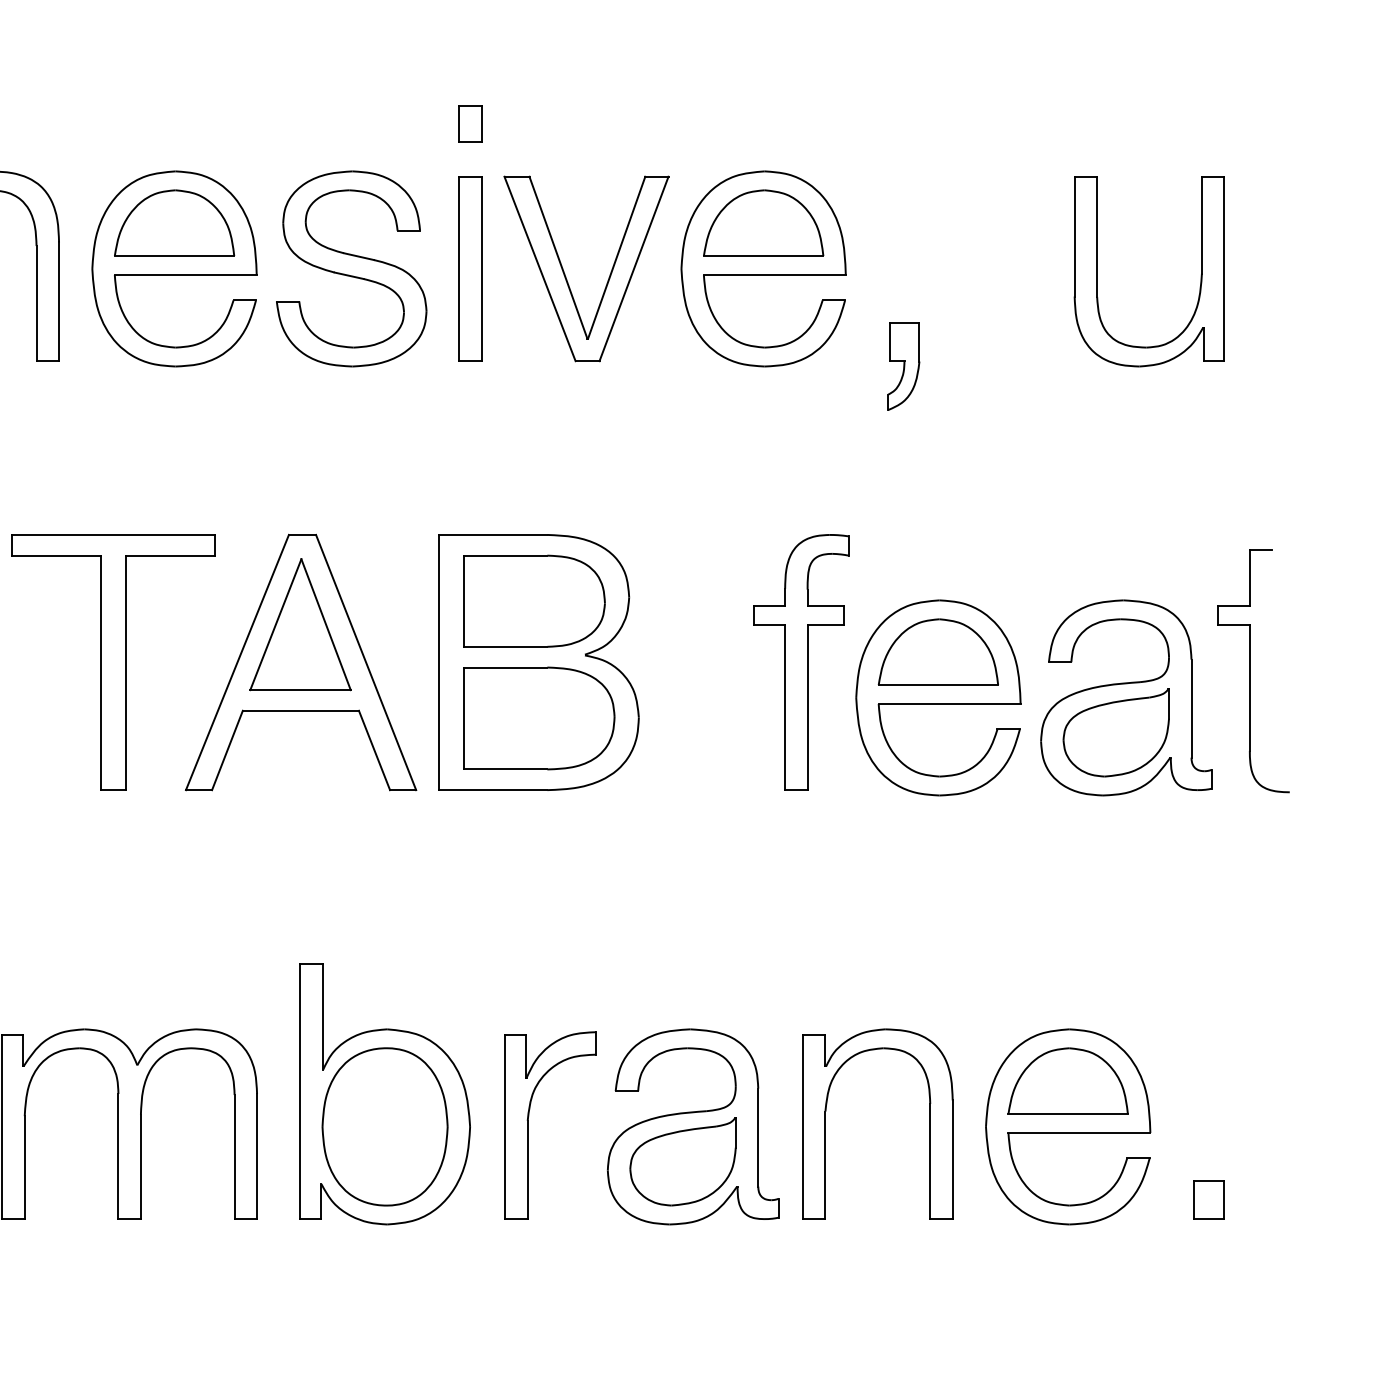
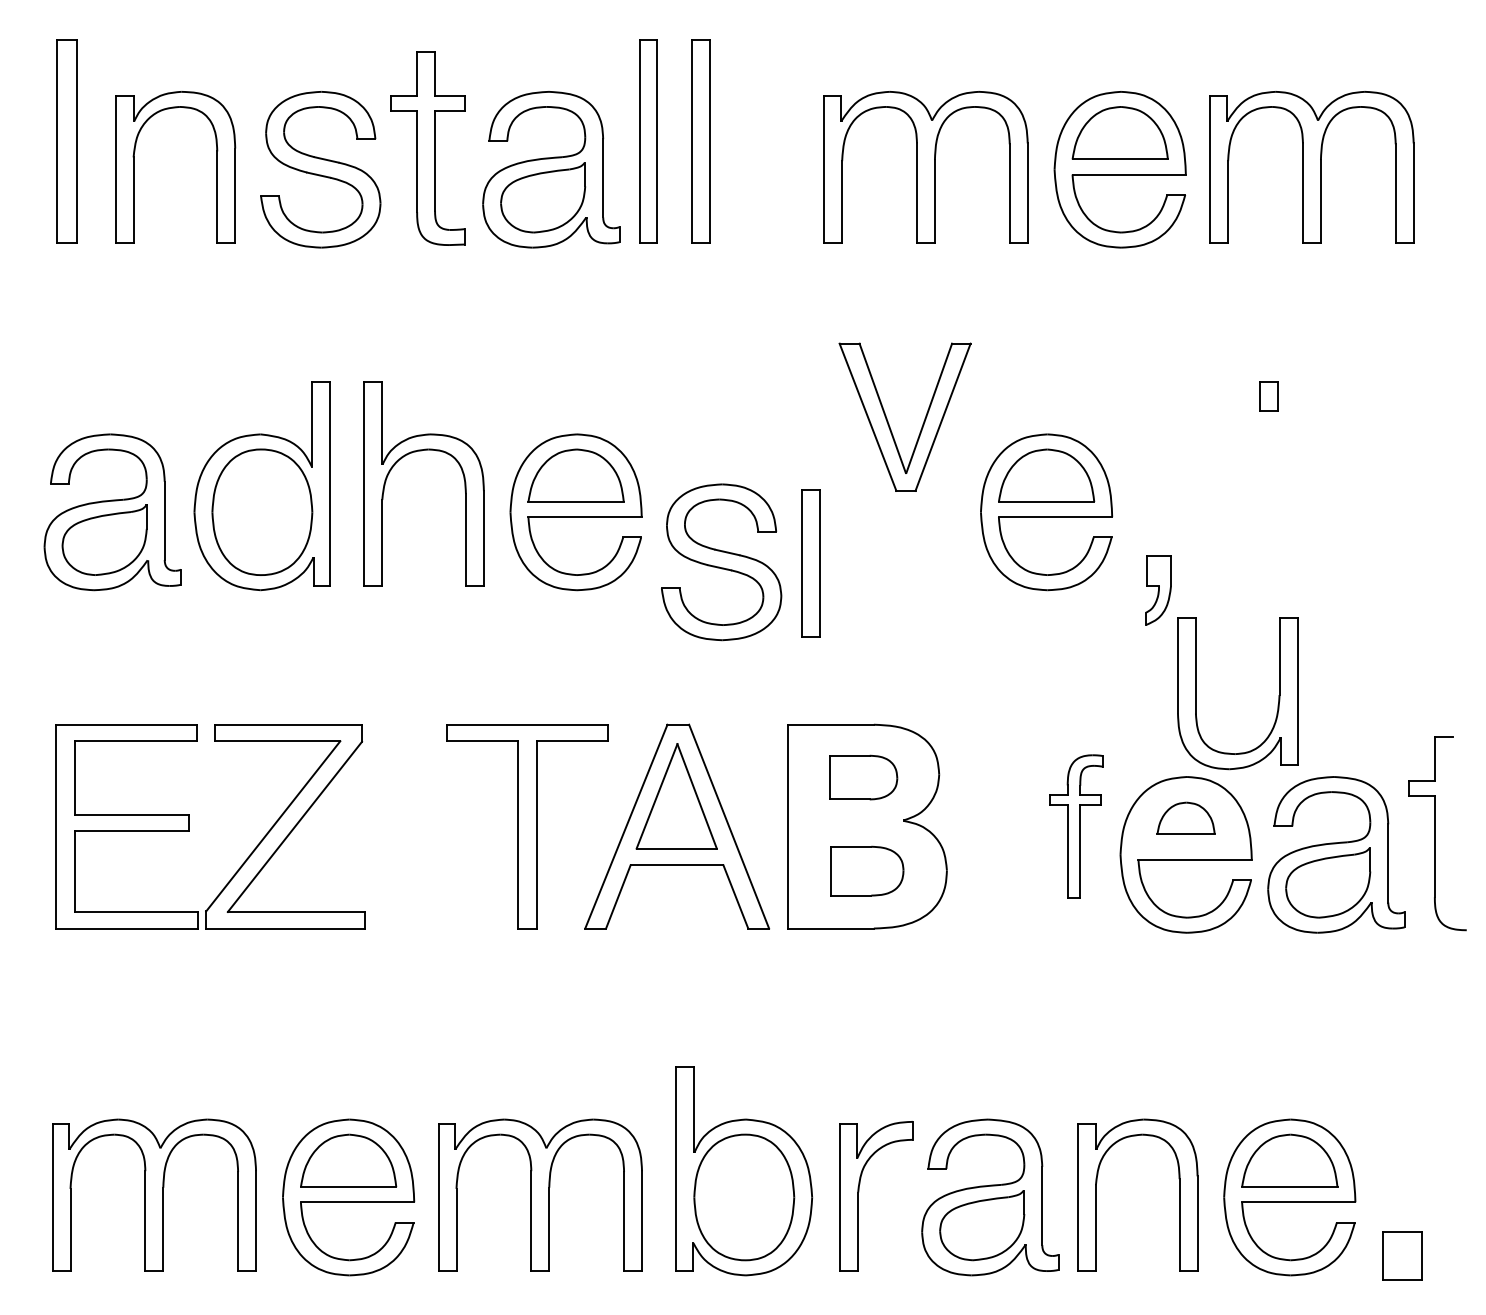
part: (470, 123) -> (1268, 396), moved
part: (351, 269) -> (721, 562), moved
part: (470, 269) -> (810, 563), moved
part: (1097, 271) -> (1196, 693), moved
part: (566, 276) -> (889, 423), moved
part: (534, 601) -> (863, 777), size x0.6
part: (937, 652) -> (1185, 818), size x0.6
part: (801, 662) -> (1076, 826), size x0.7
part: (539, 717) -> (867, 870), size x0.6
part: (1208, 1199) -> (1401, 1255), size x1.6

